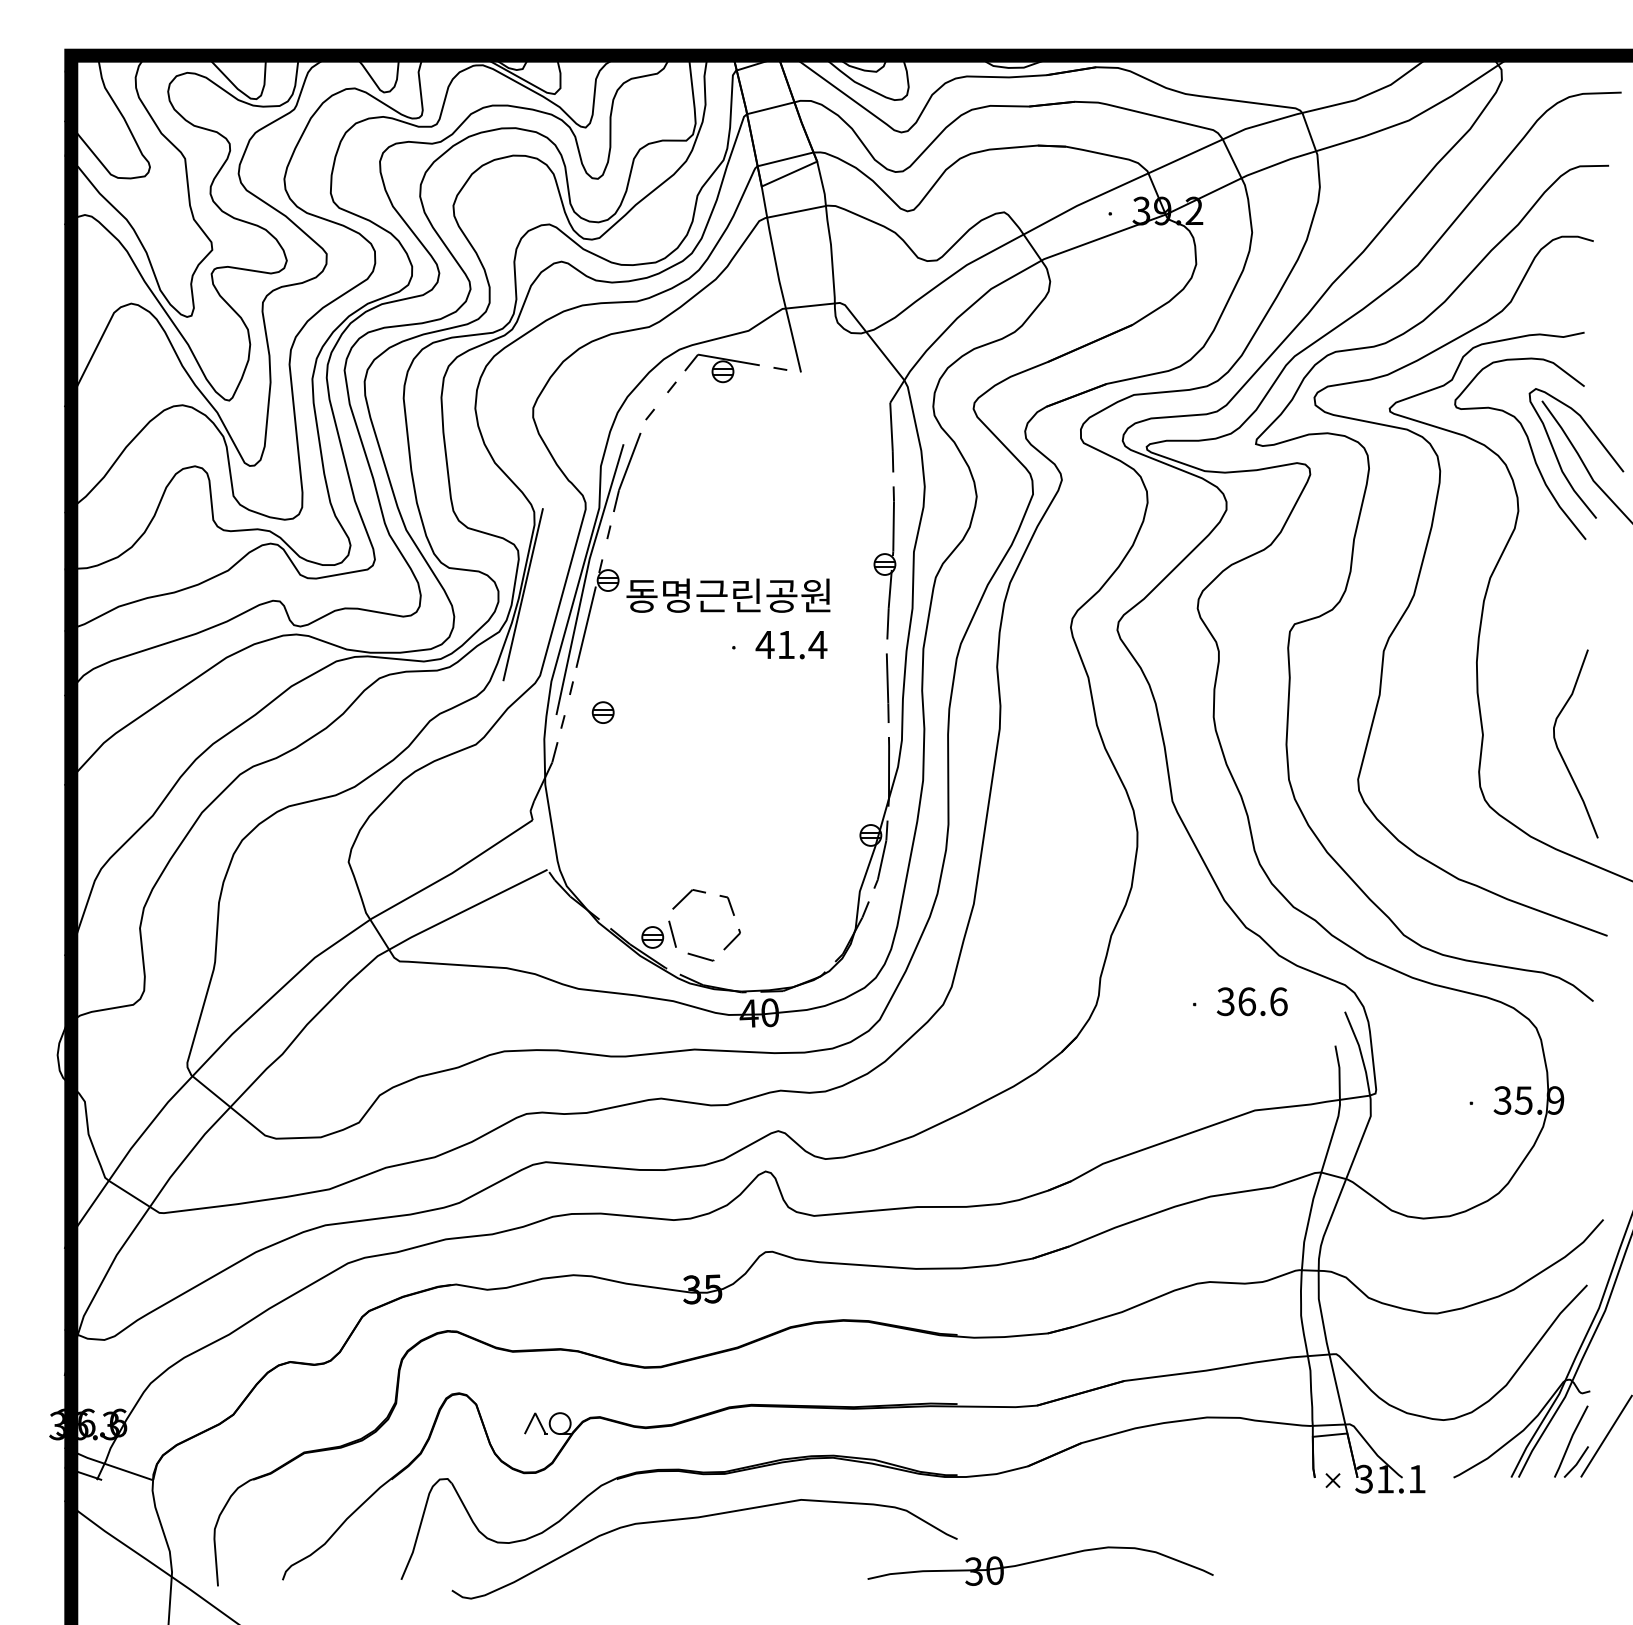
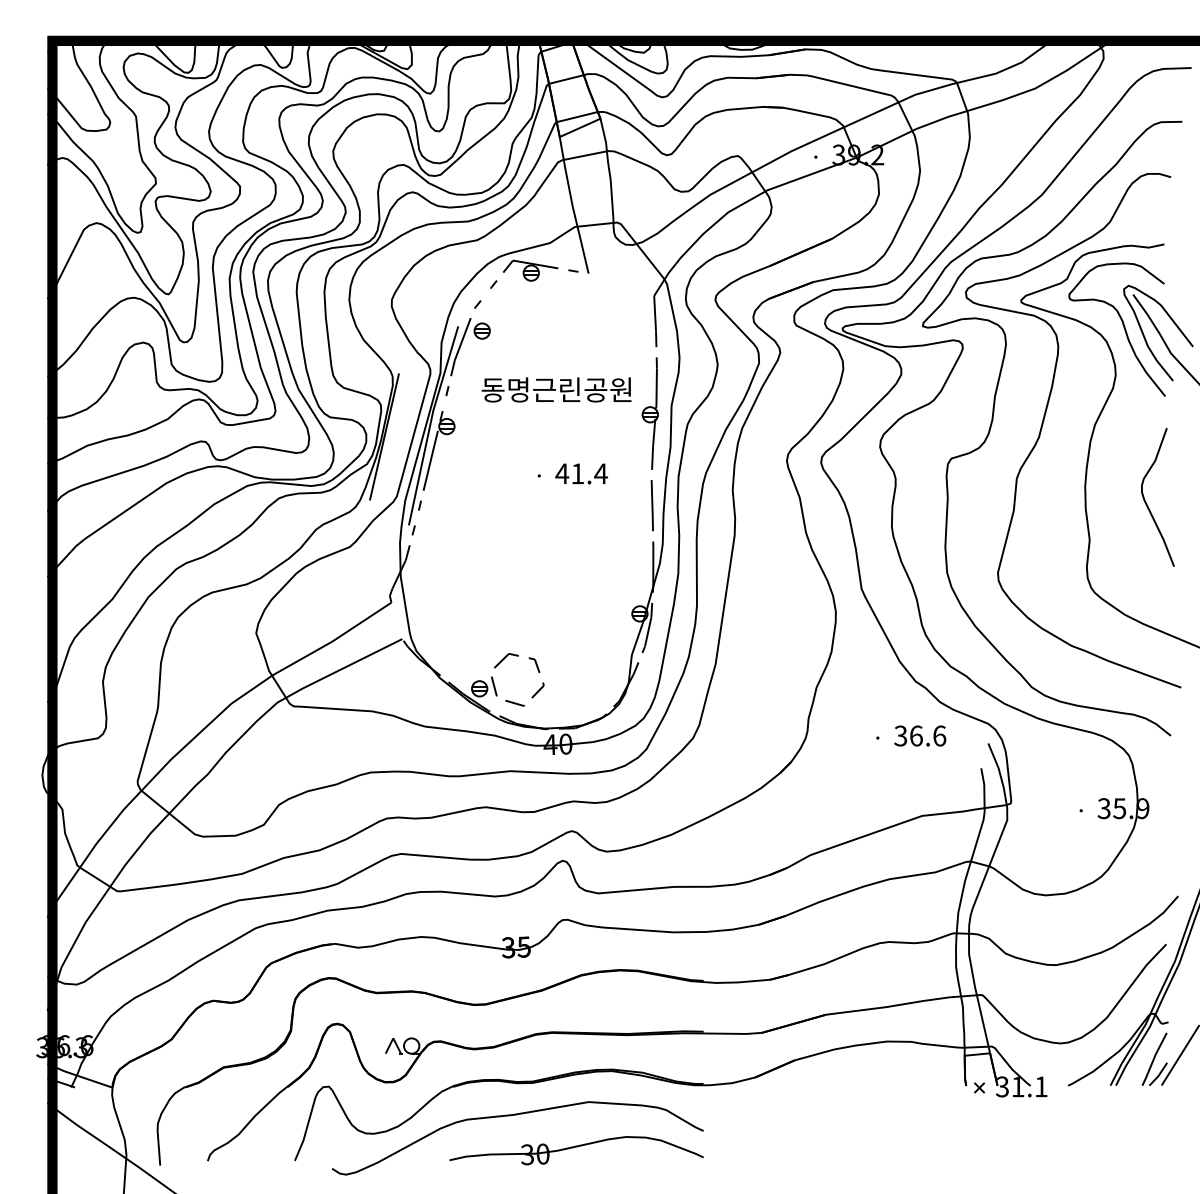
text: (728, 595) -> (556, 389), moved
part: (602, 712) -> (481, 331), moved
curve: (1560, 751) -> (1146, 502), moved
part: (1040, 1565) -> (576, 1150), moved

